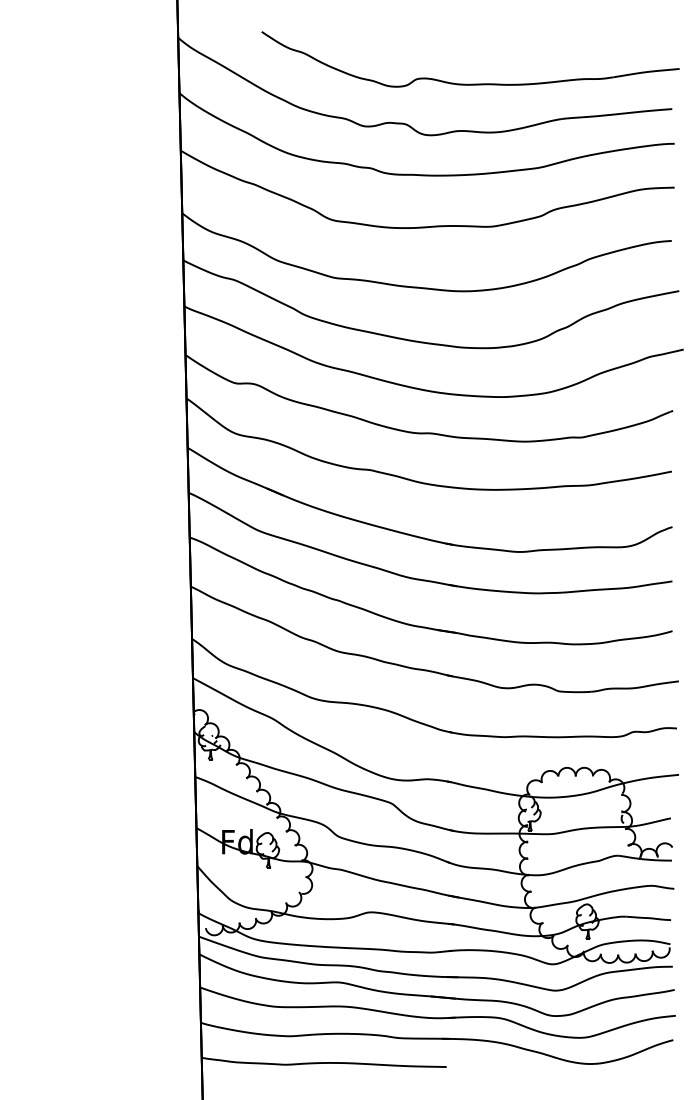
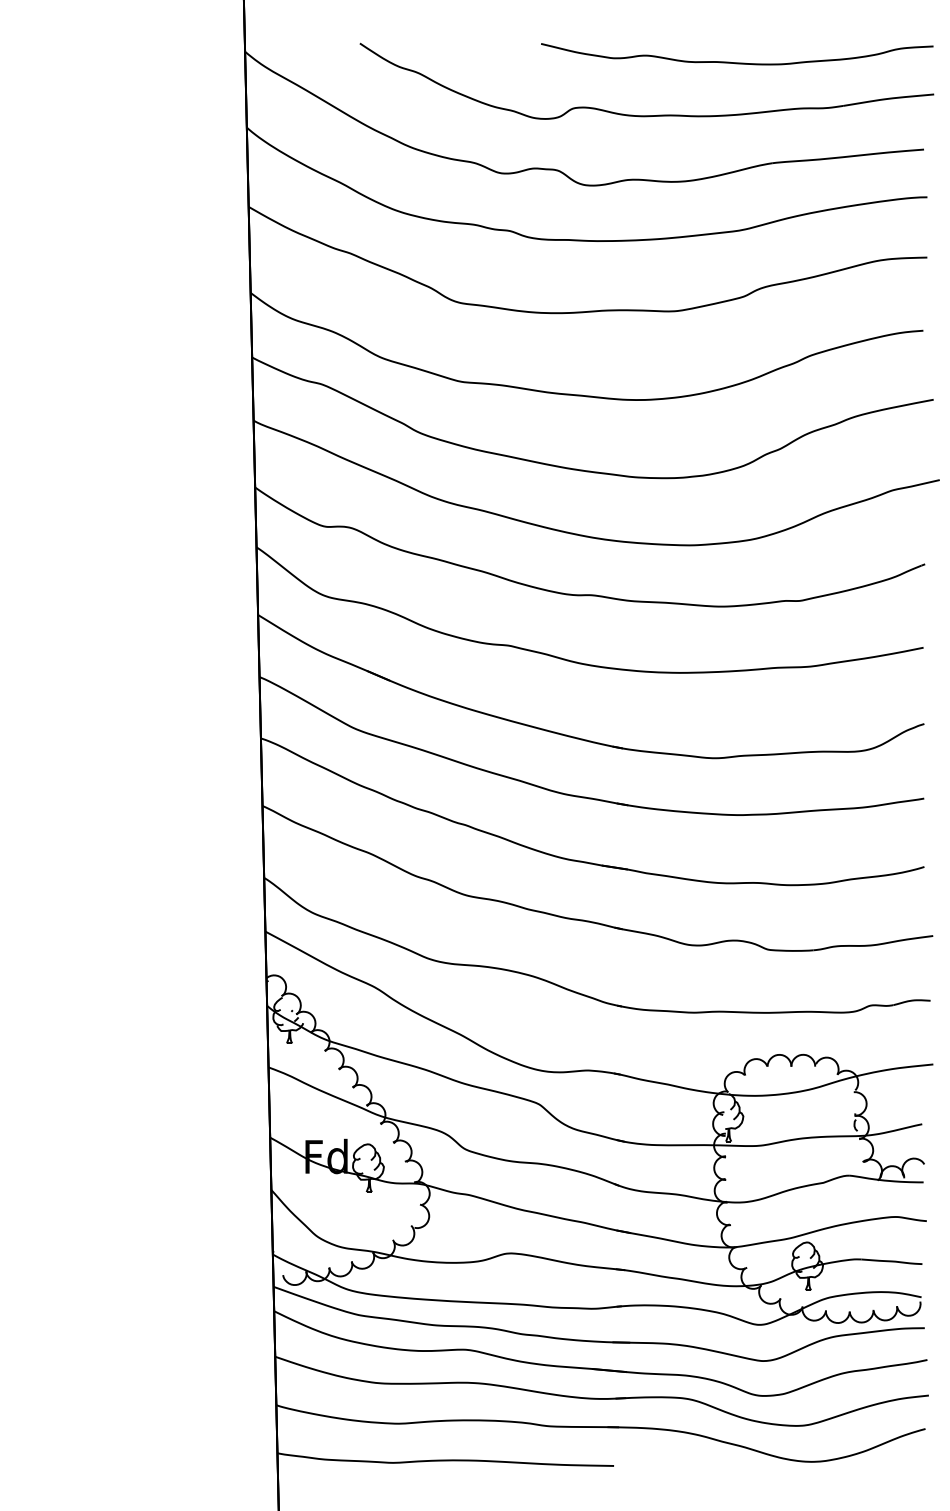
curve: (536, 45) -> (737, 62), added

